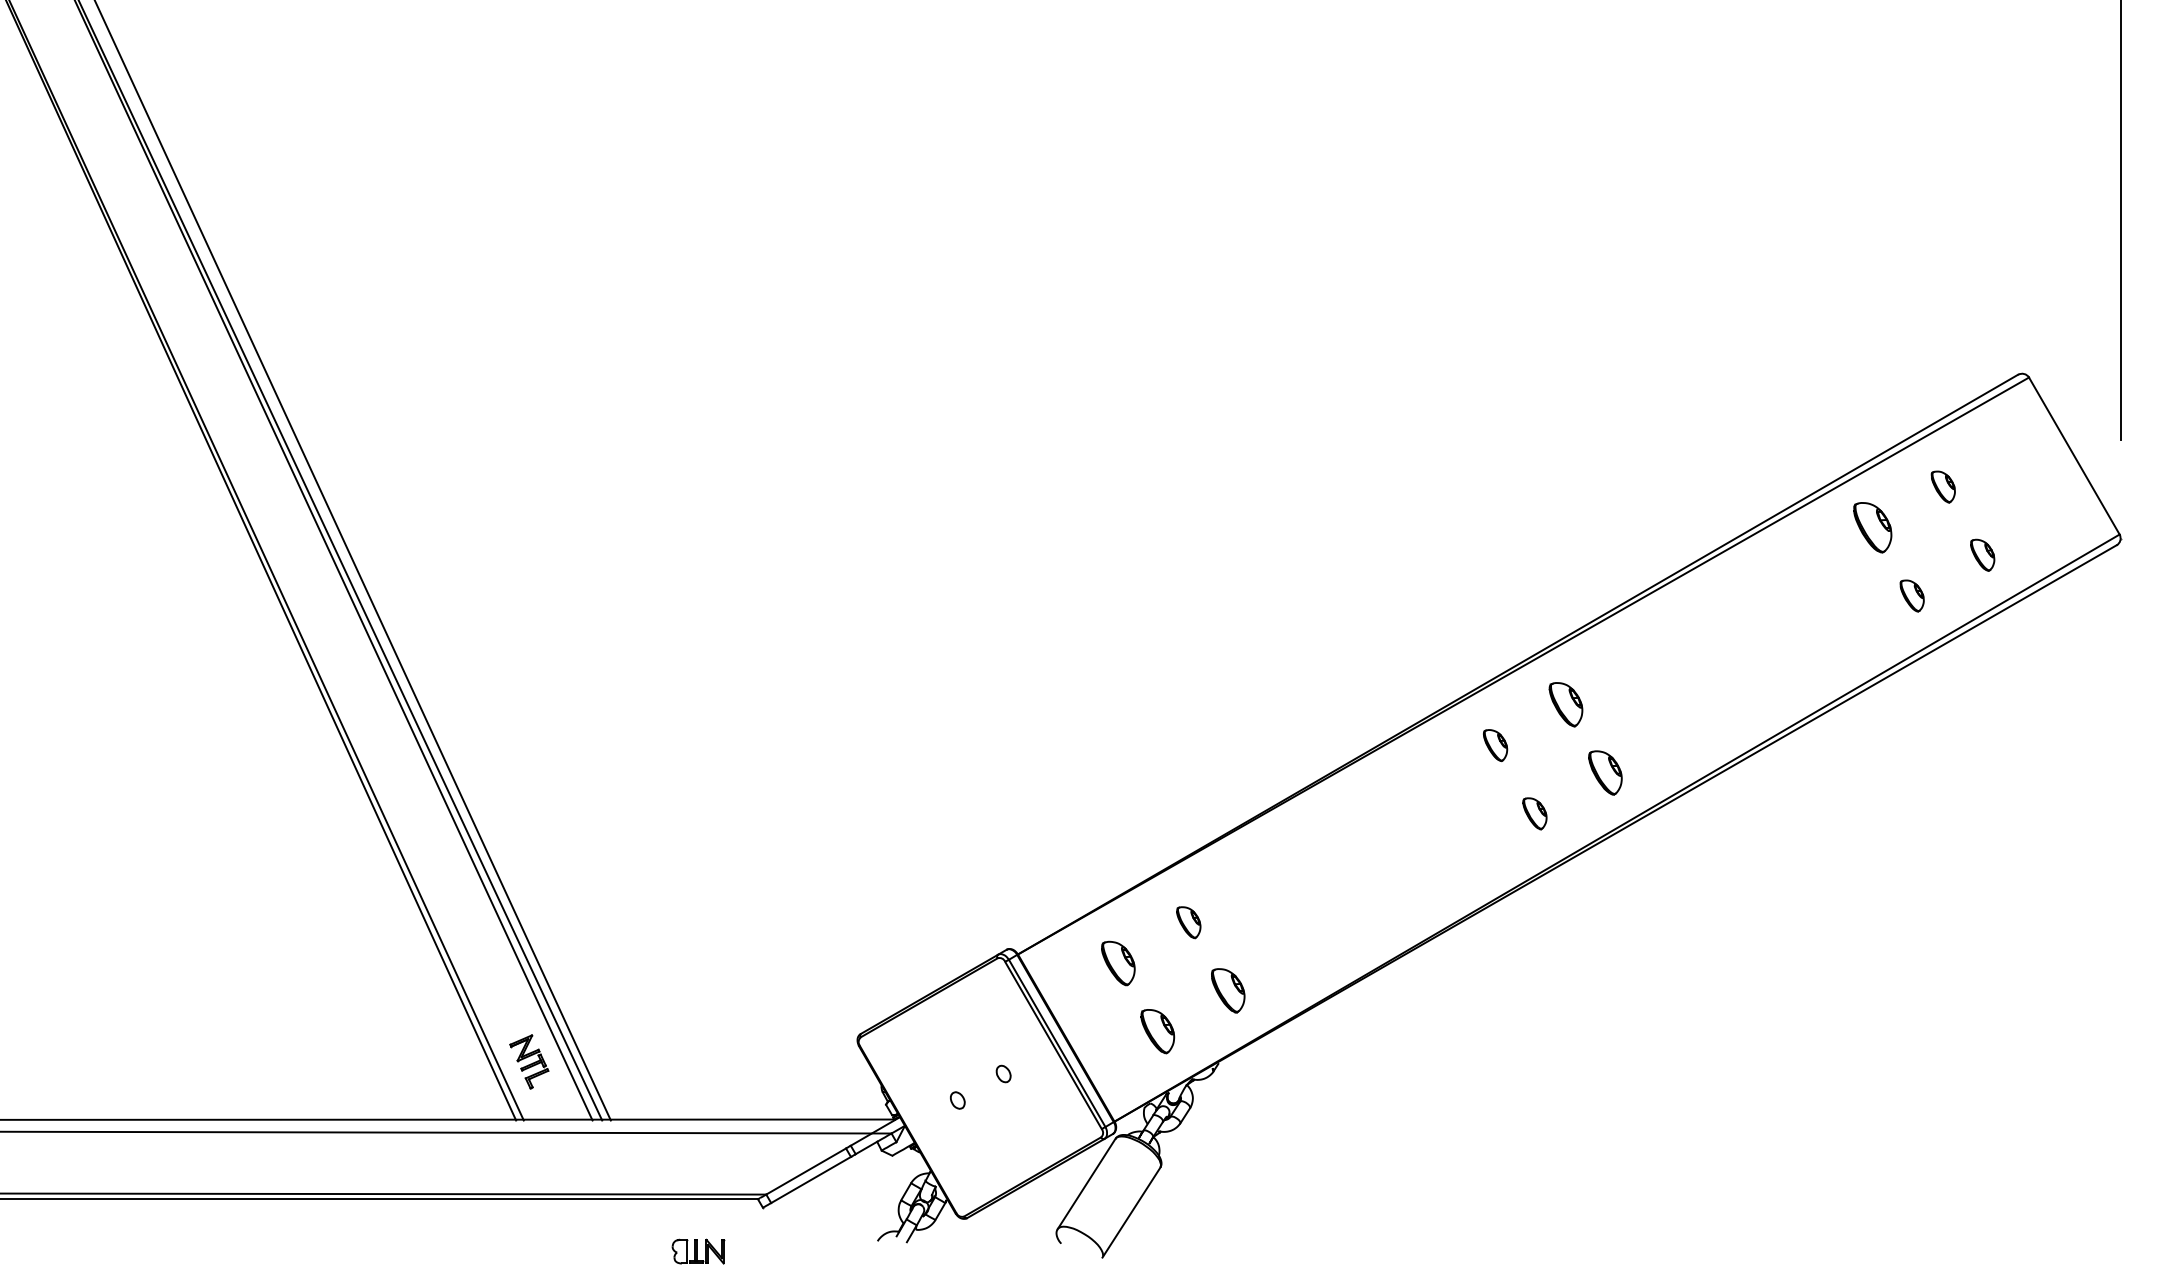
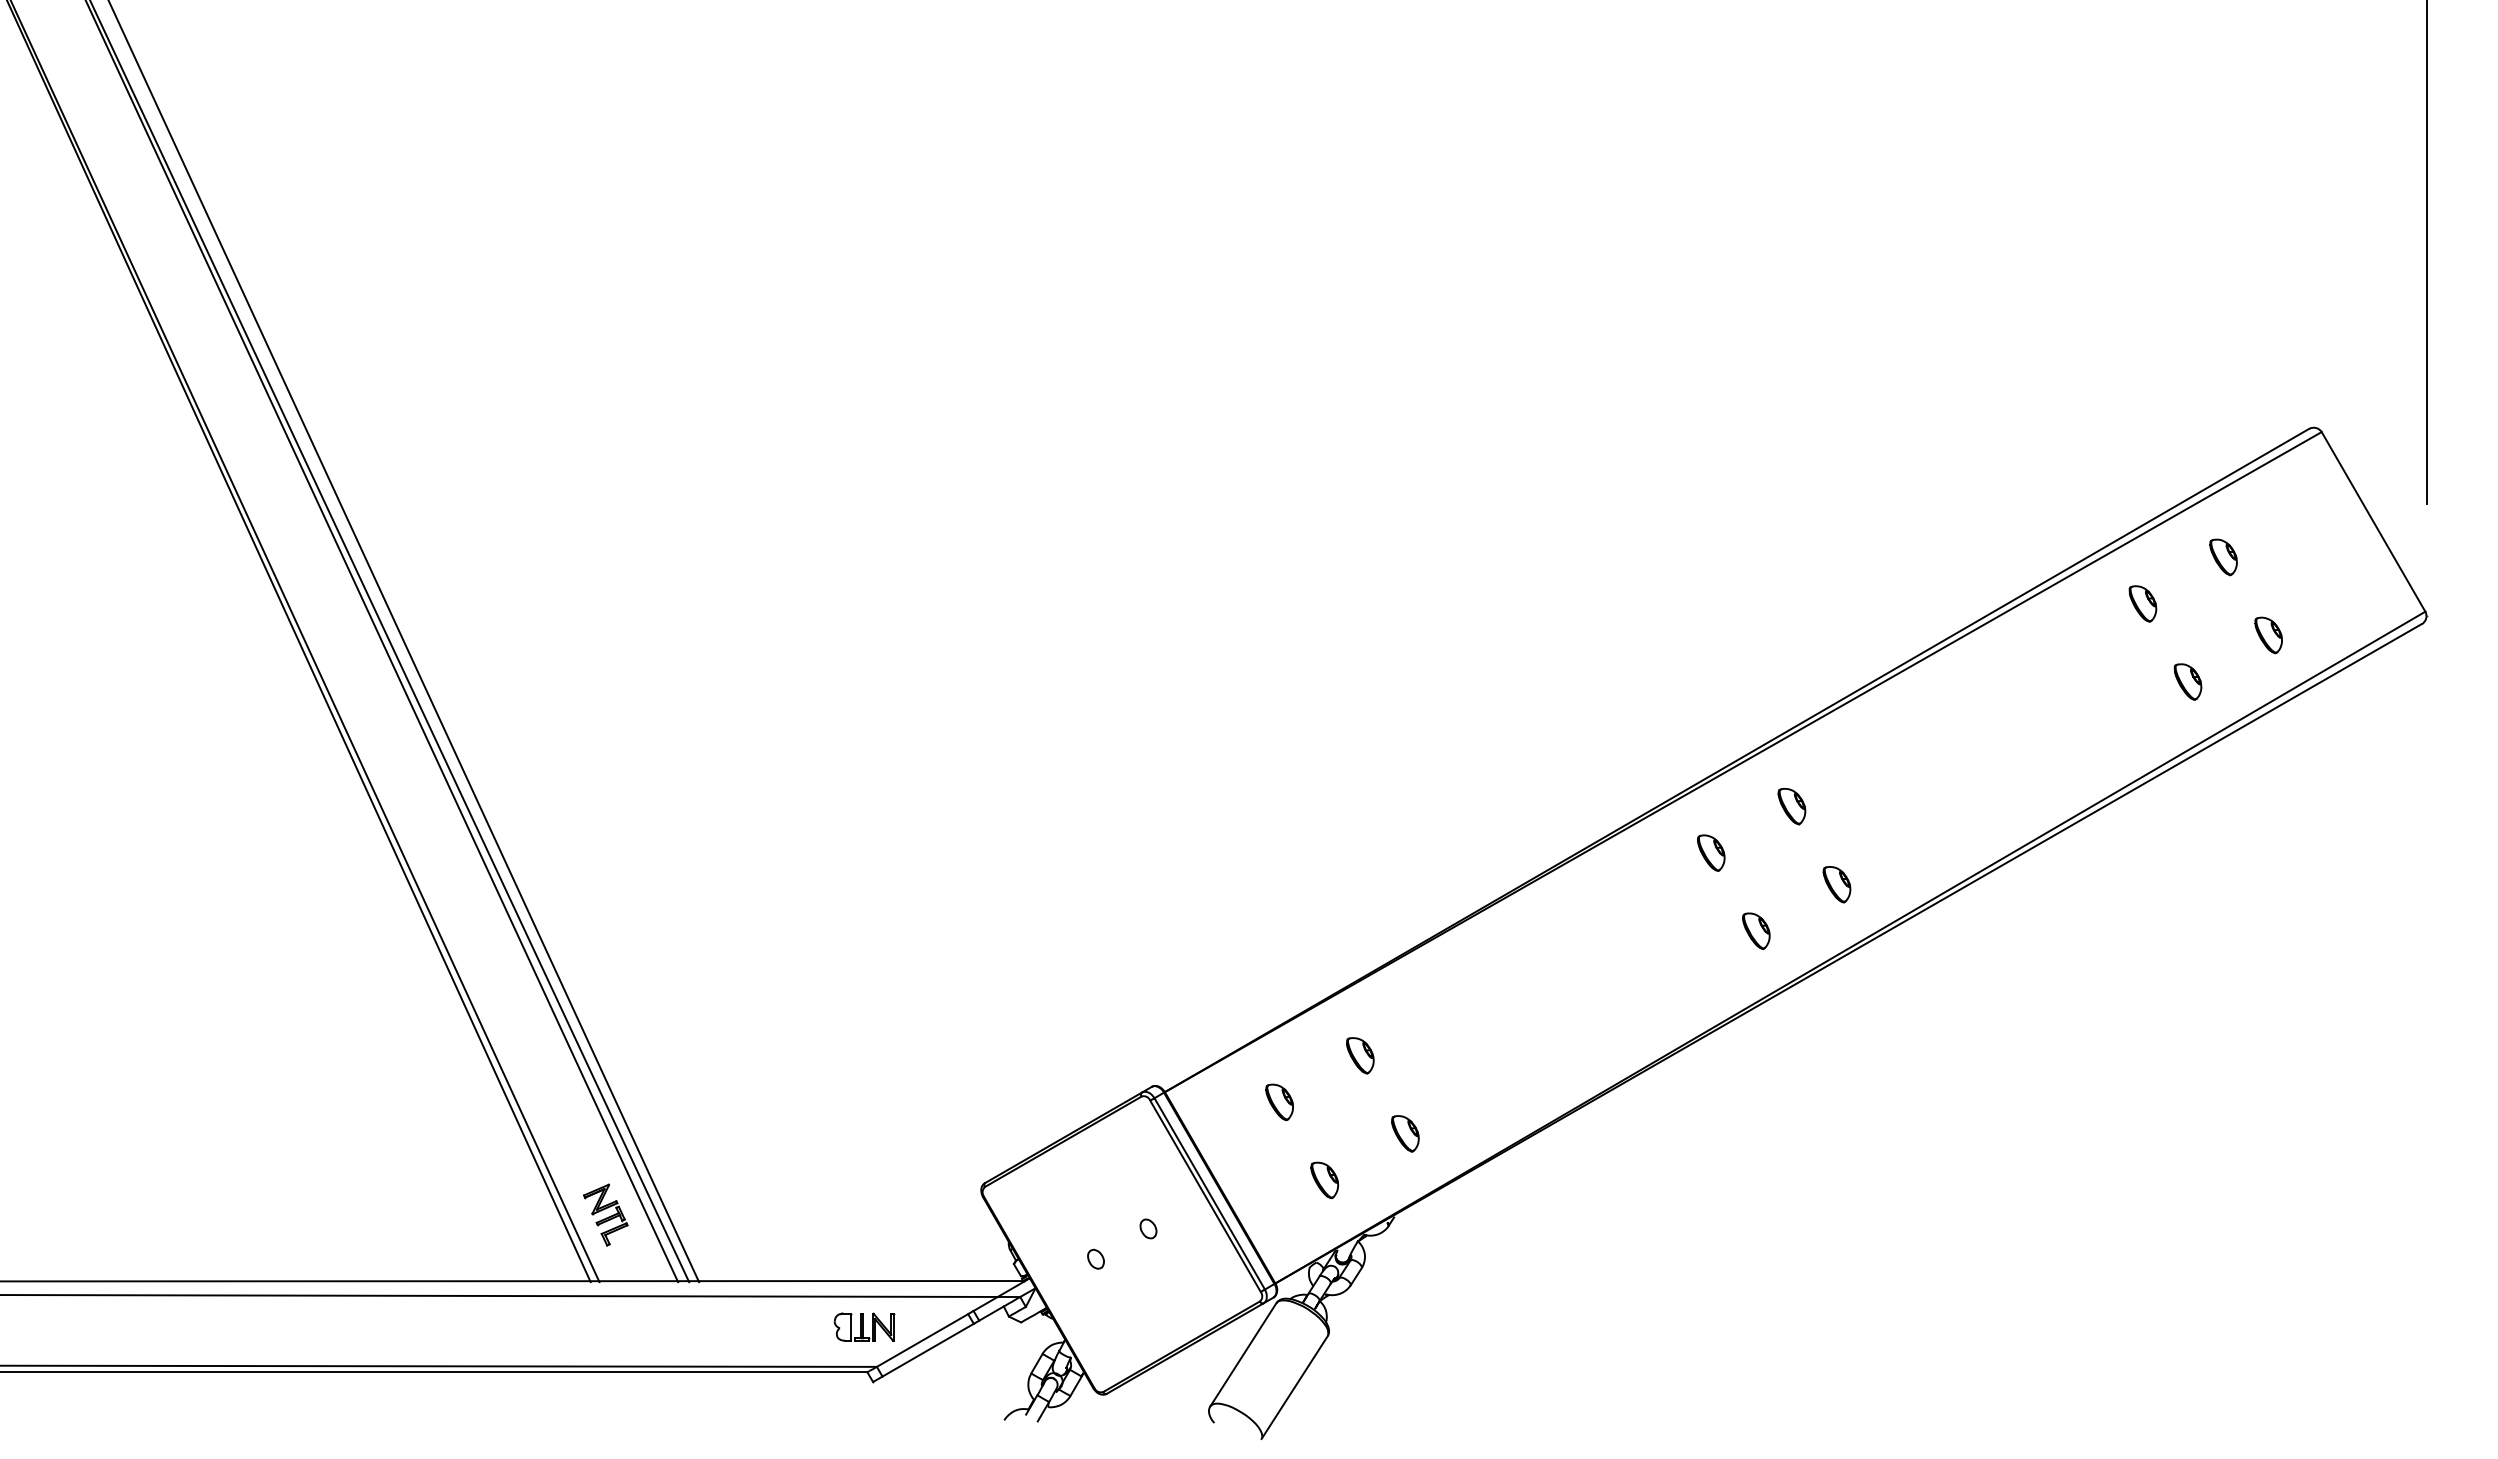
part: (1872, 527) -> (2142, 603), size x0.62
part: (1565, 704) -> (1791, 806), size x0.71
part: (1604, 772) -> (1836, 884), size x0.71
part: (1118, 962) -> (1279, 1101), size x0.71
part: (1228, 990) -> (1405, 1133), size x0.71
part: (1157, 1031) -> (1324, 1180), size x0.71
part: (698, 1251) -> (864, 1326), moved

